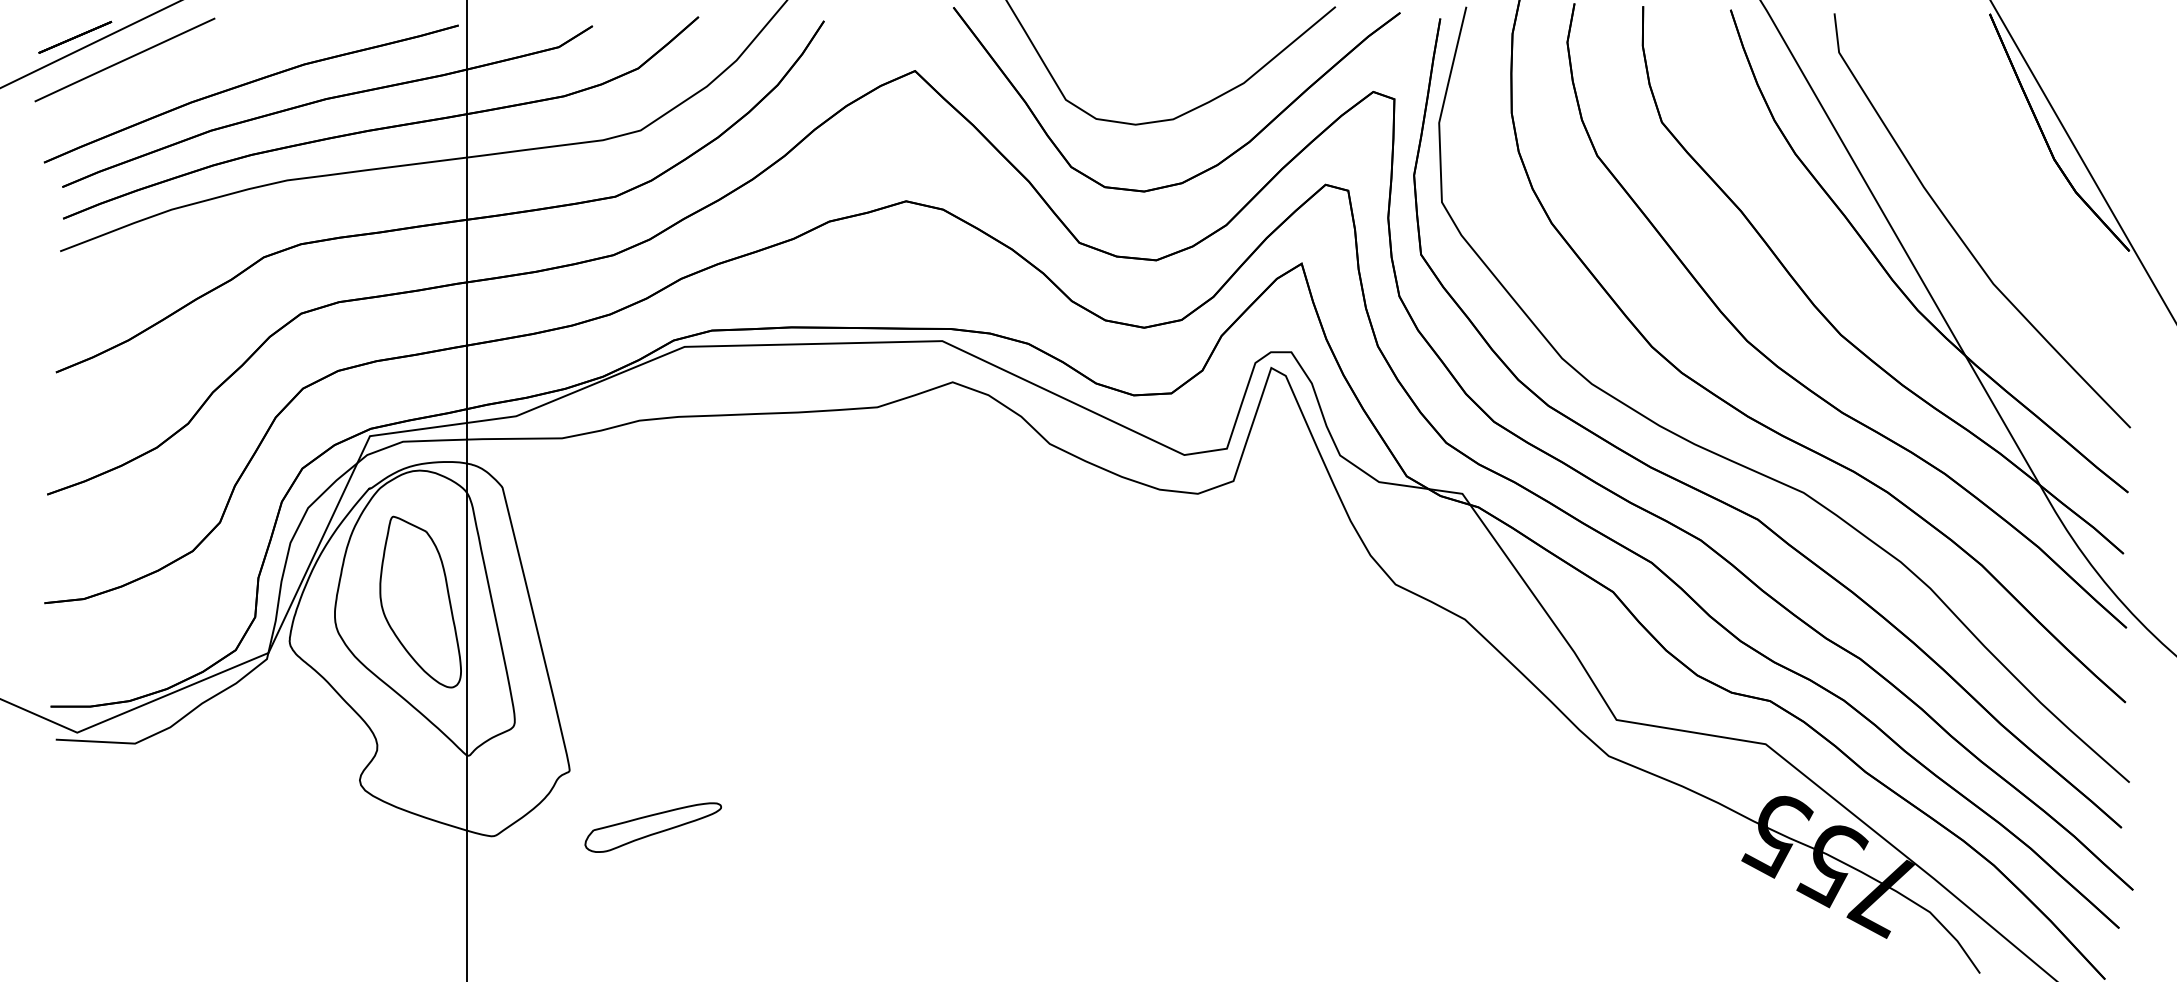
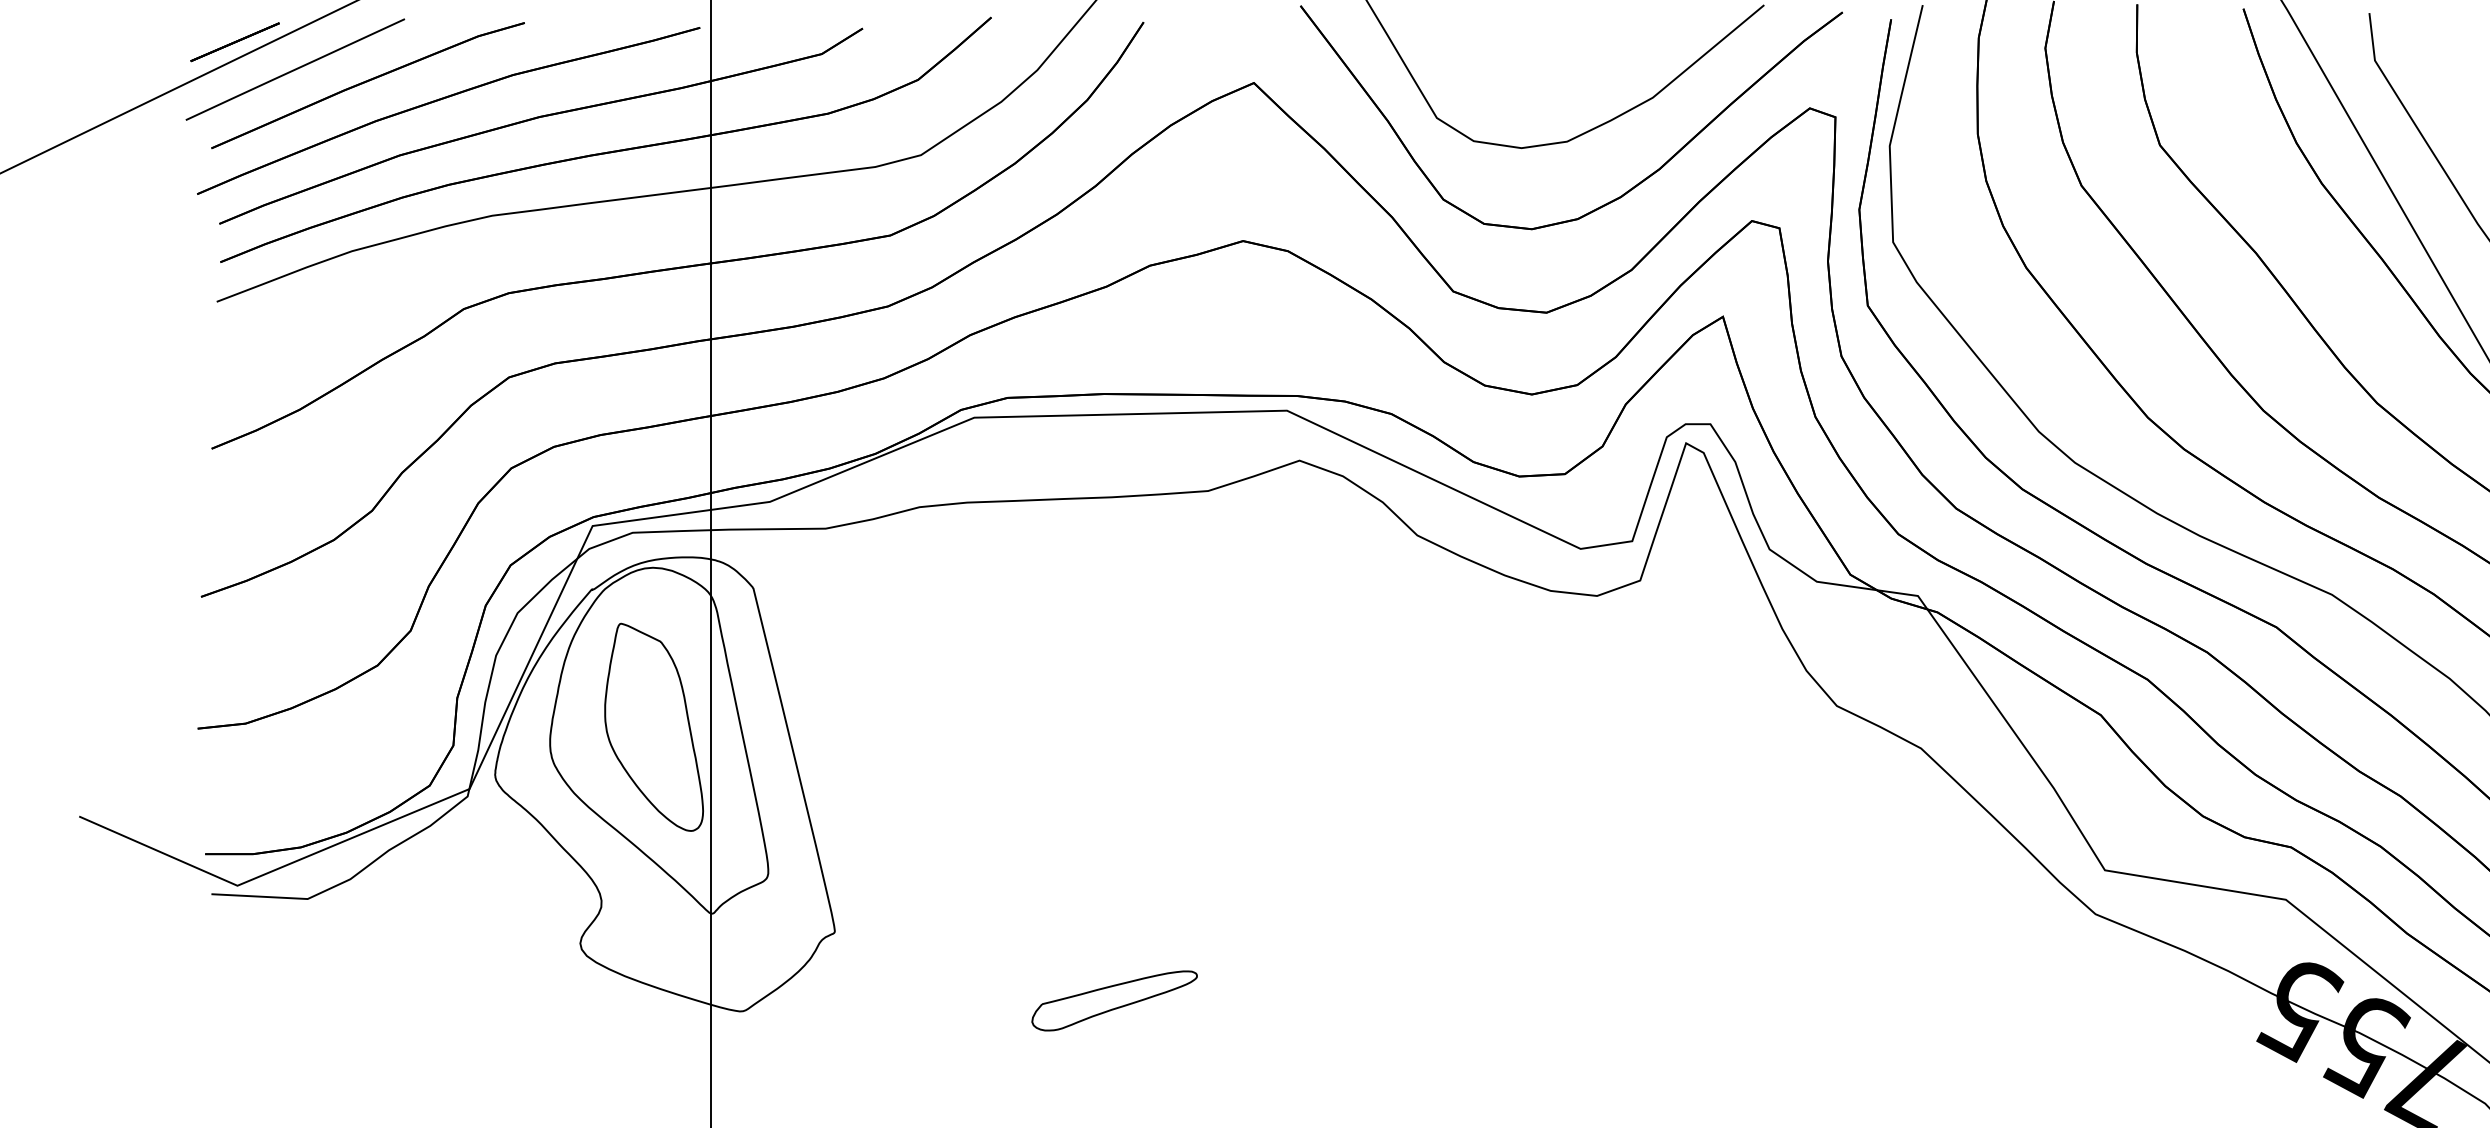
part: (184, 72) -> (367, 84), added
part: (652, 827) -> (1113, 1000), moved

